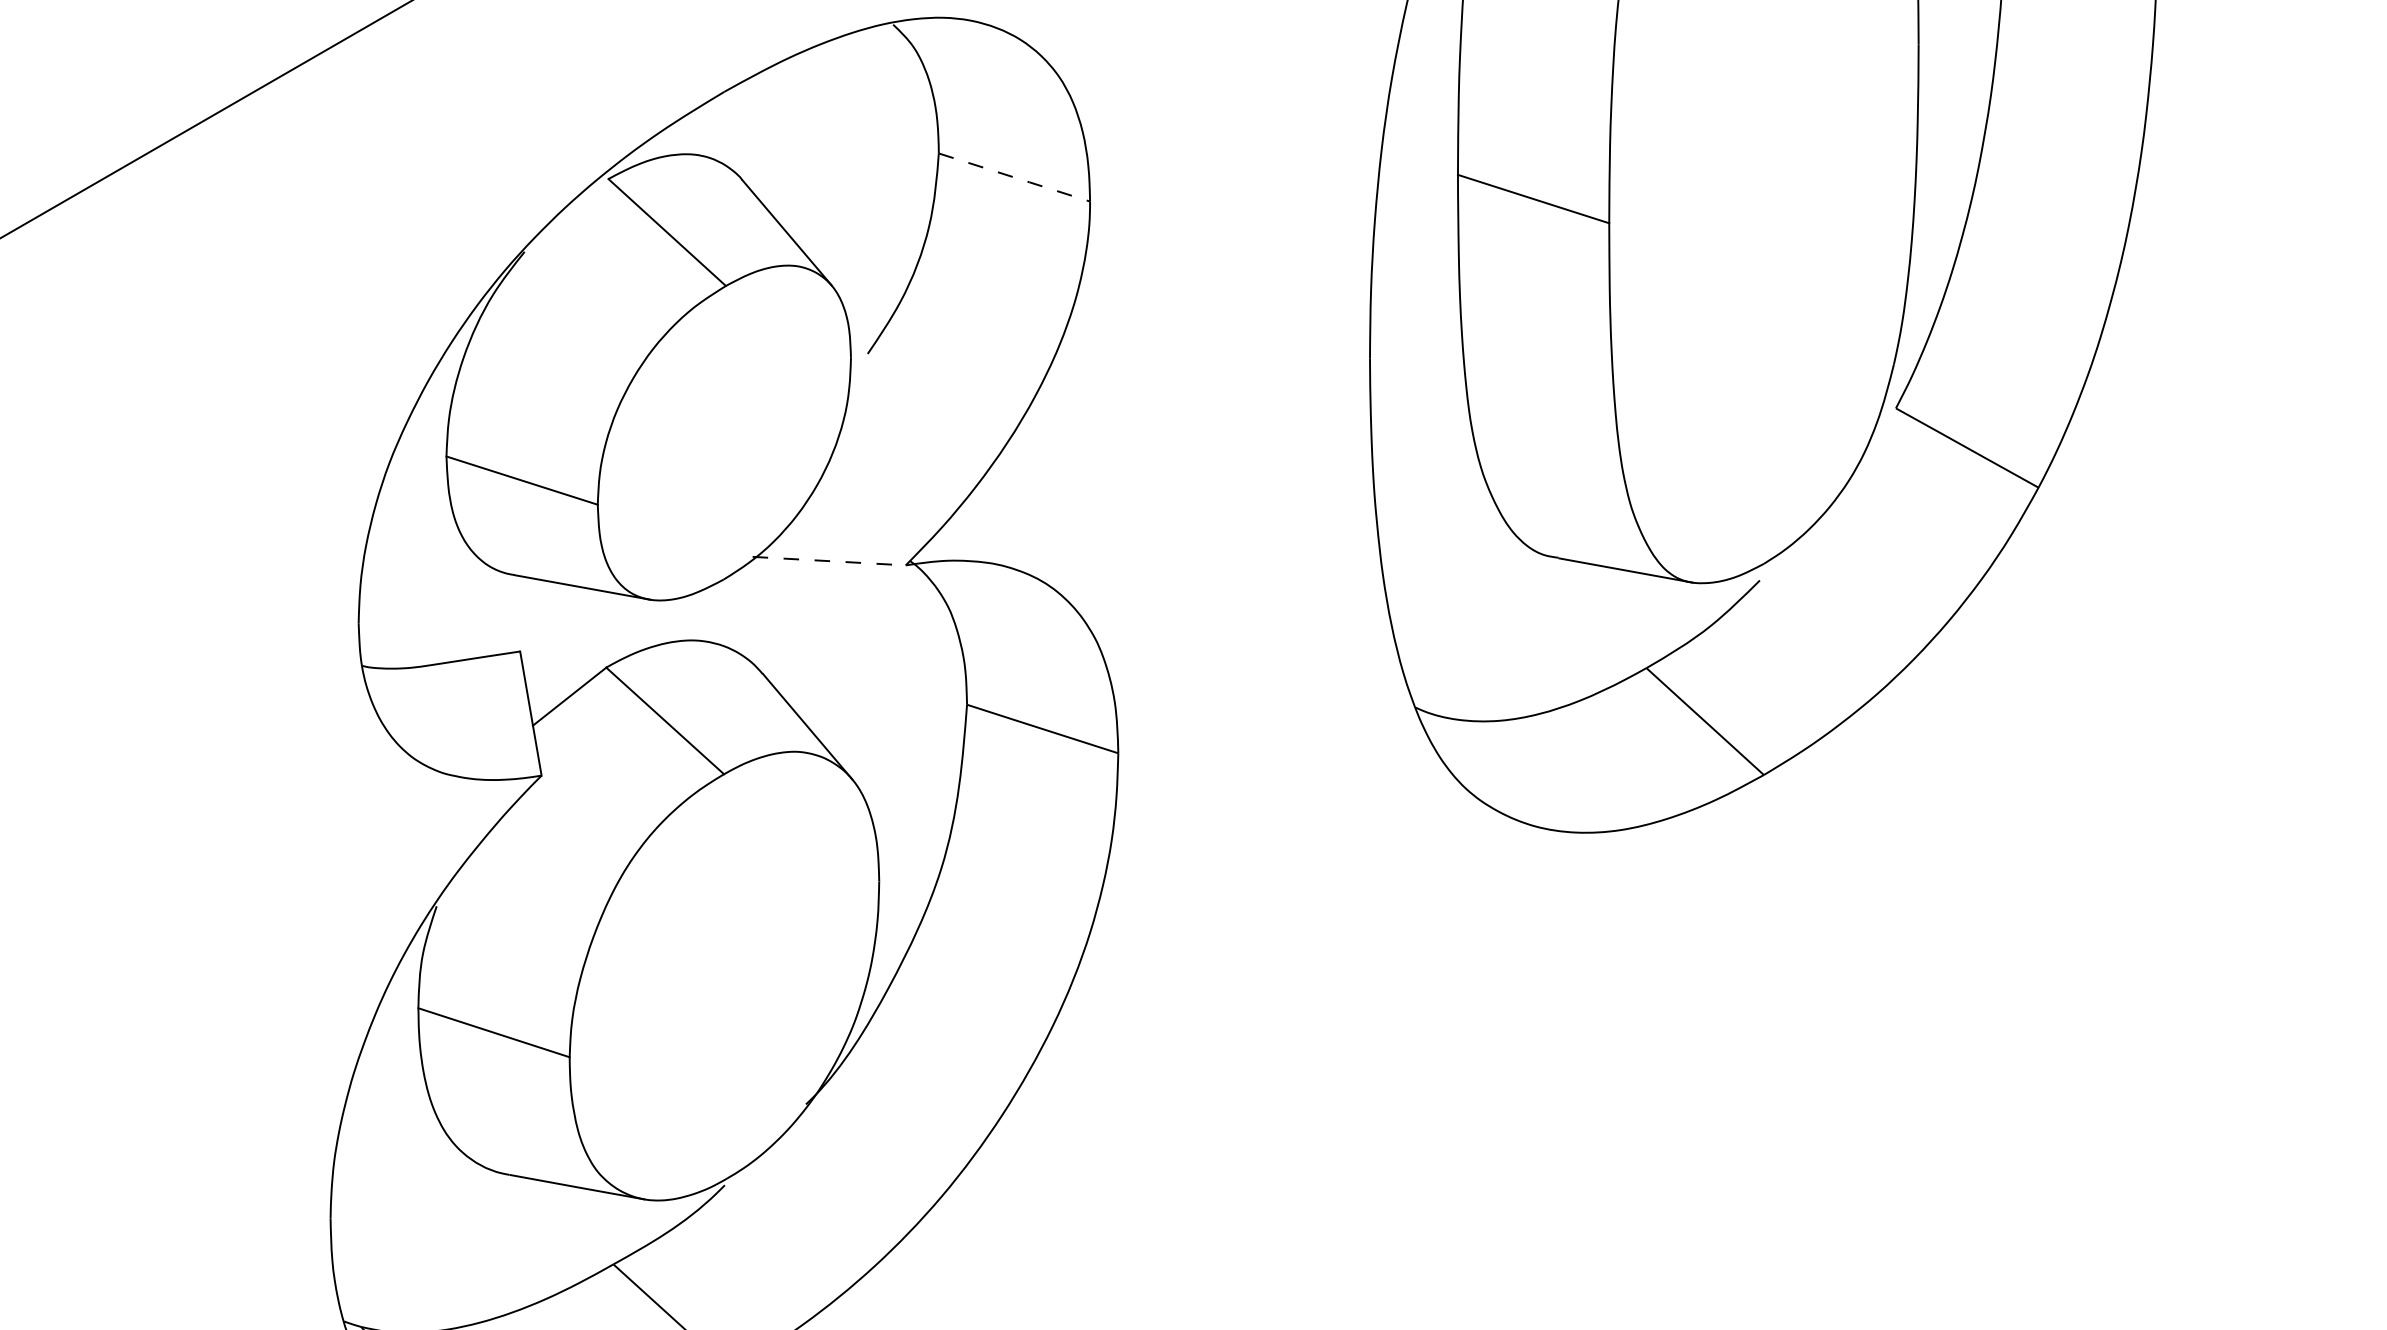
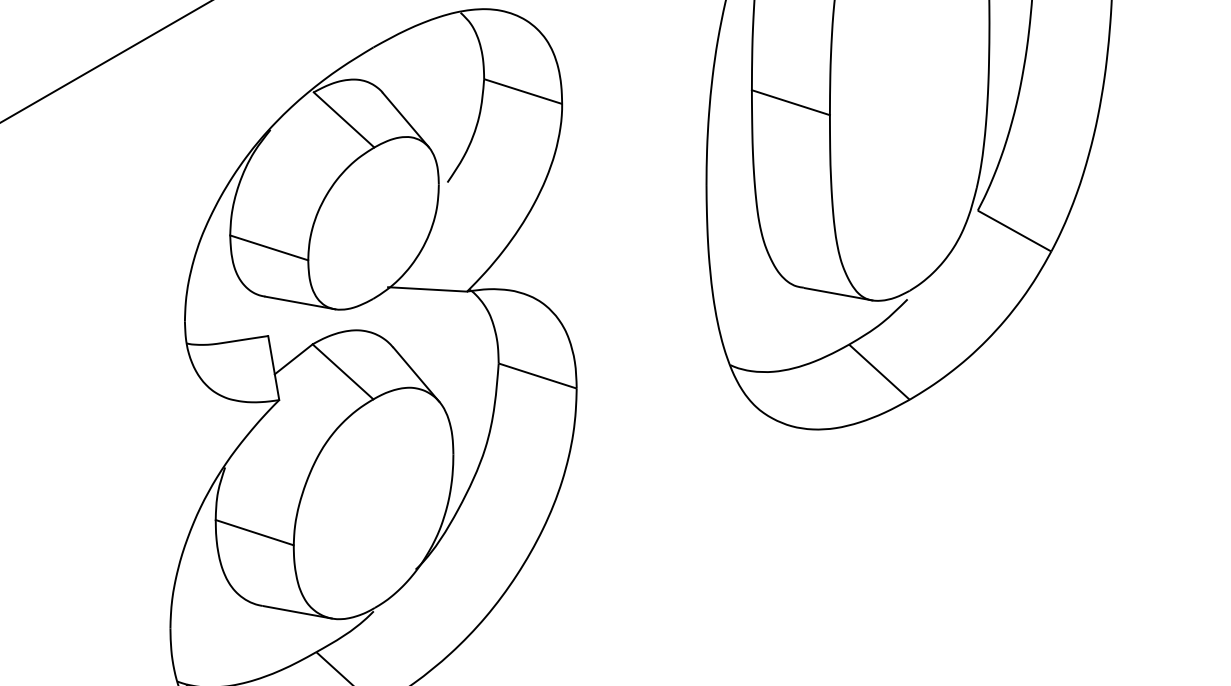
line: (1015, 177) -> (523, 91), dashed -> solid
line: (828, 561) -> (427, 289), dashed -> solid

